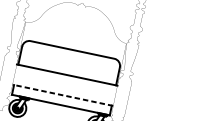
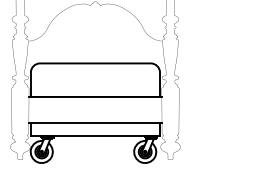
line: (62, 95) -> (94, 123), dashed -> solid

